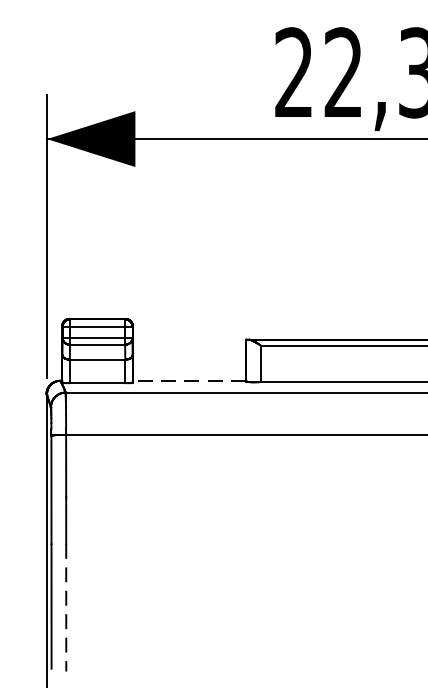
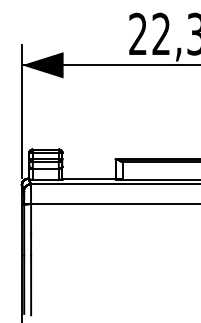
line: (190, 380) -> (89, 178), dashed -> solid
line: (67, 608) -> (31, 285), dashed -> solid

